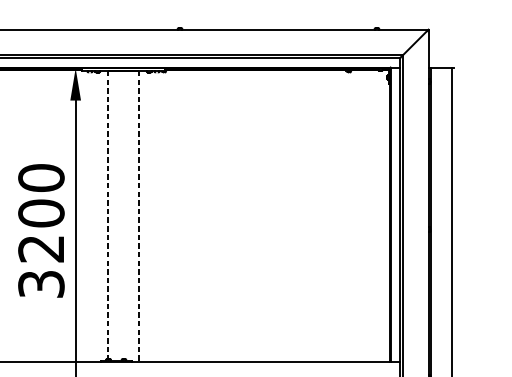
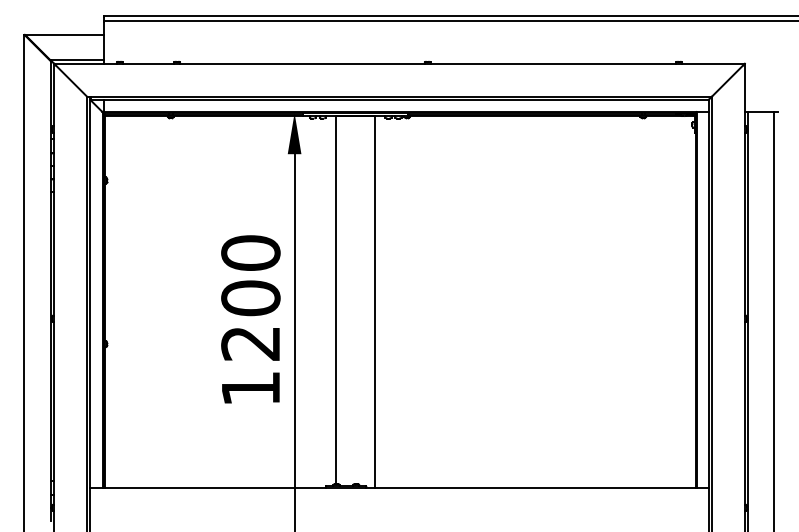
line: (107, 215) -> (335, 300), dashed -> solid
line: (139, 216) -> (375, 302), dashed -> solid
text: (41, 284) -> (250, 388), 3200 -> 1200

